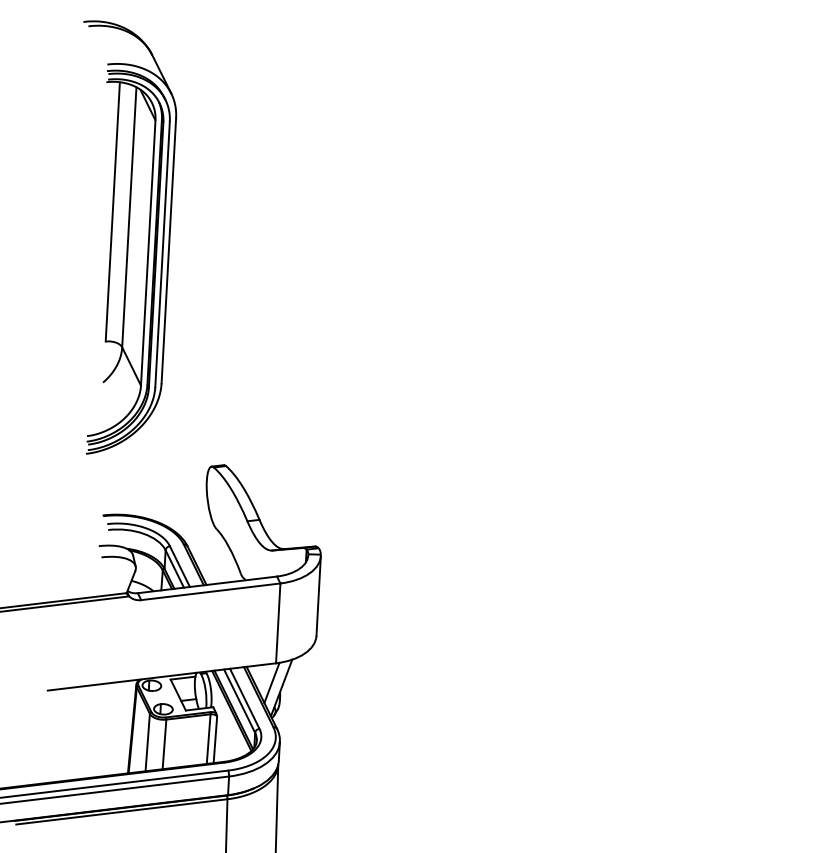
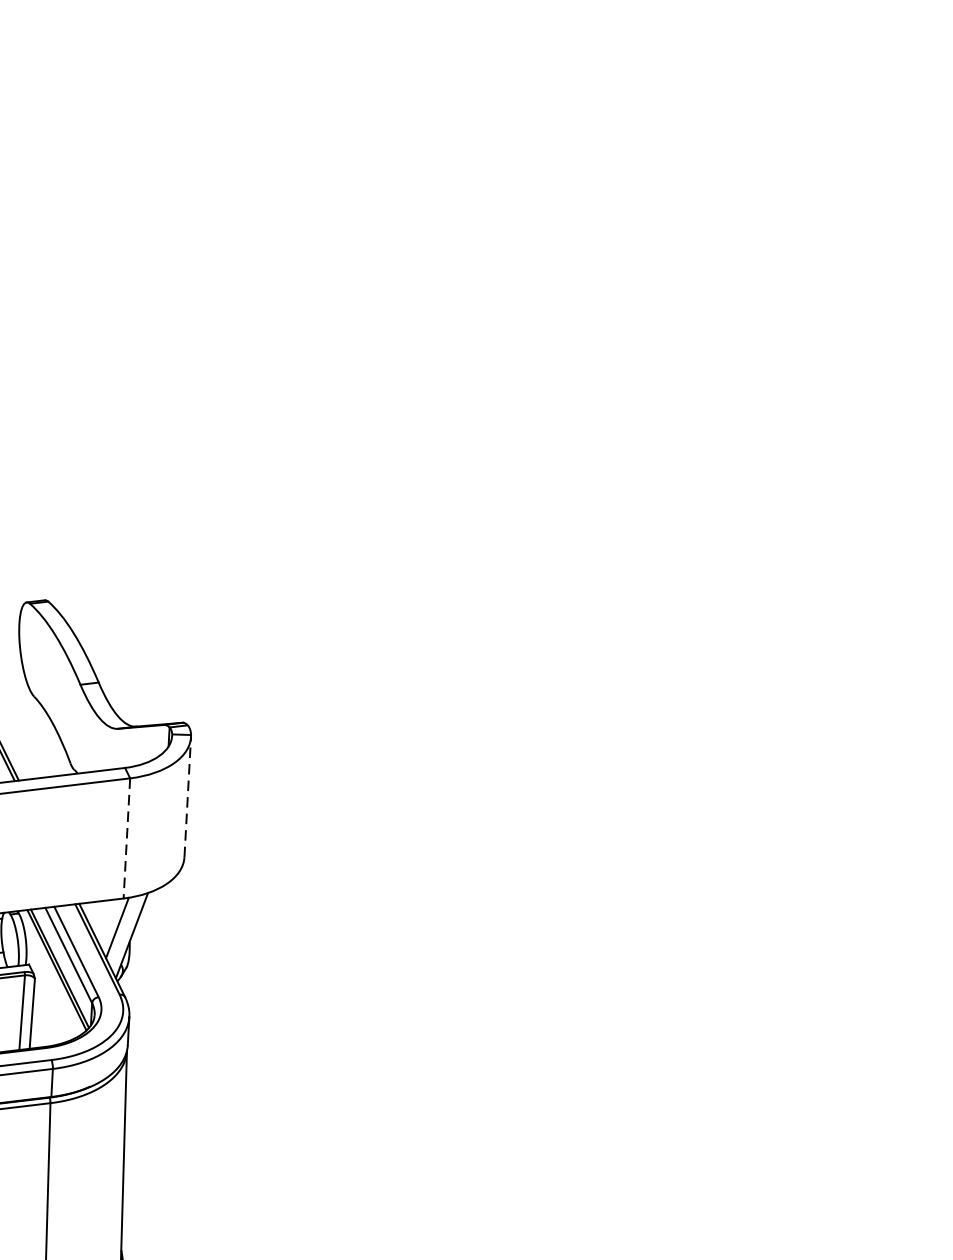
line: (318, 595) -> (187, 796), solid -> dashed
line: (278, 623) -> (127, 838), solid -> dashed

